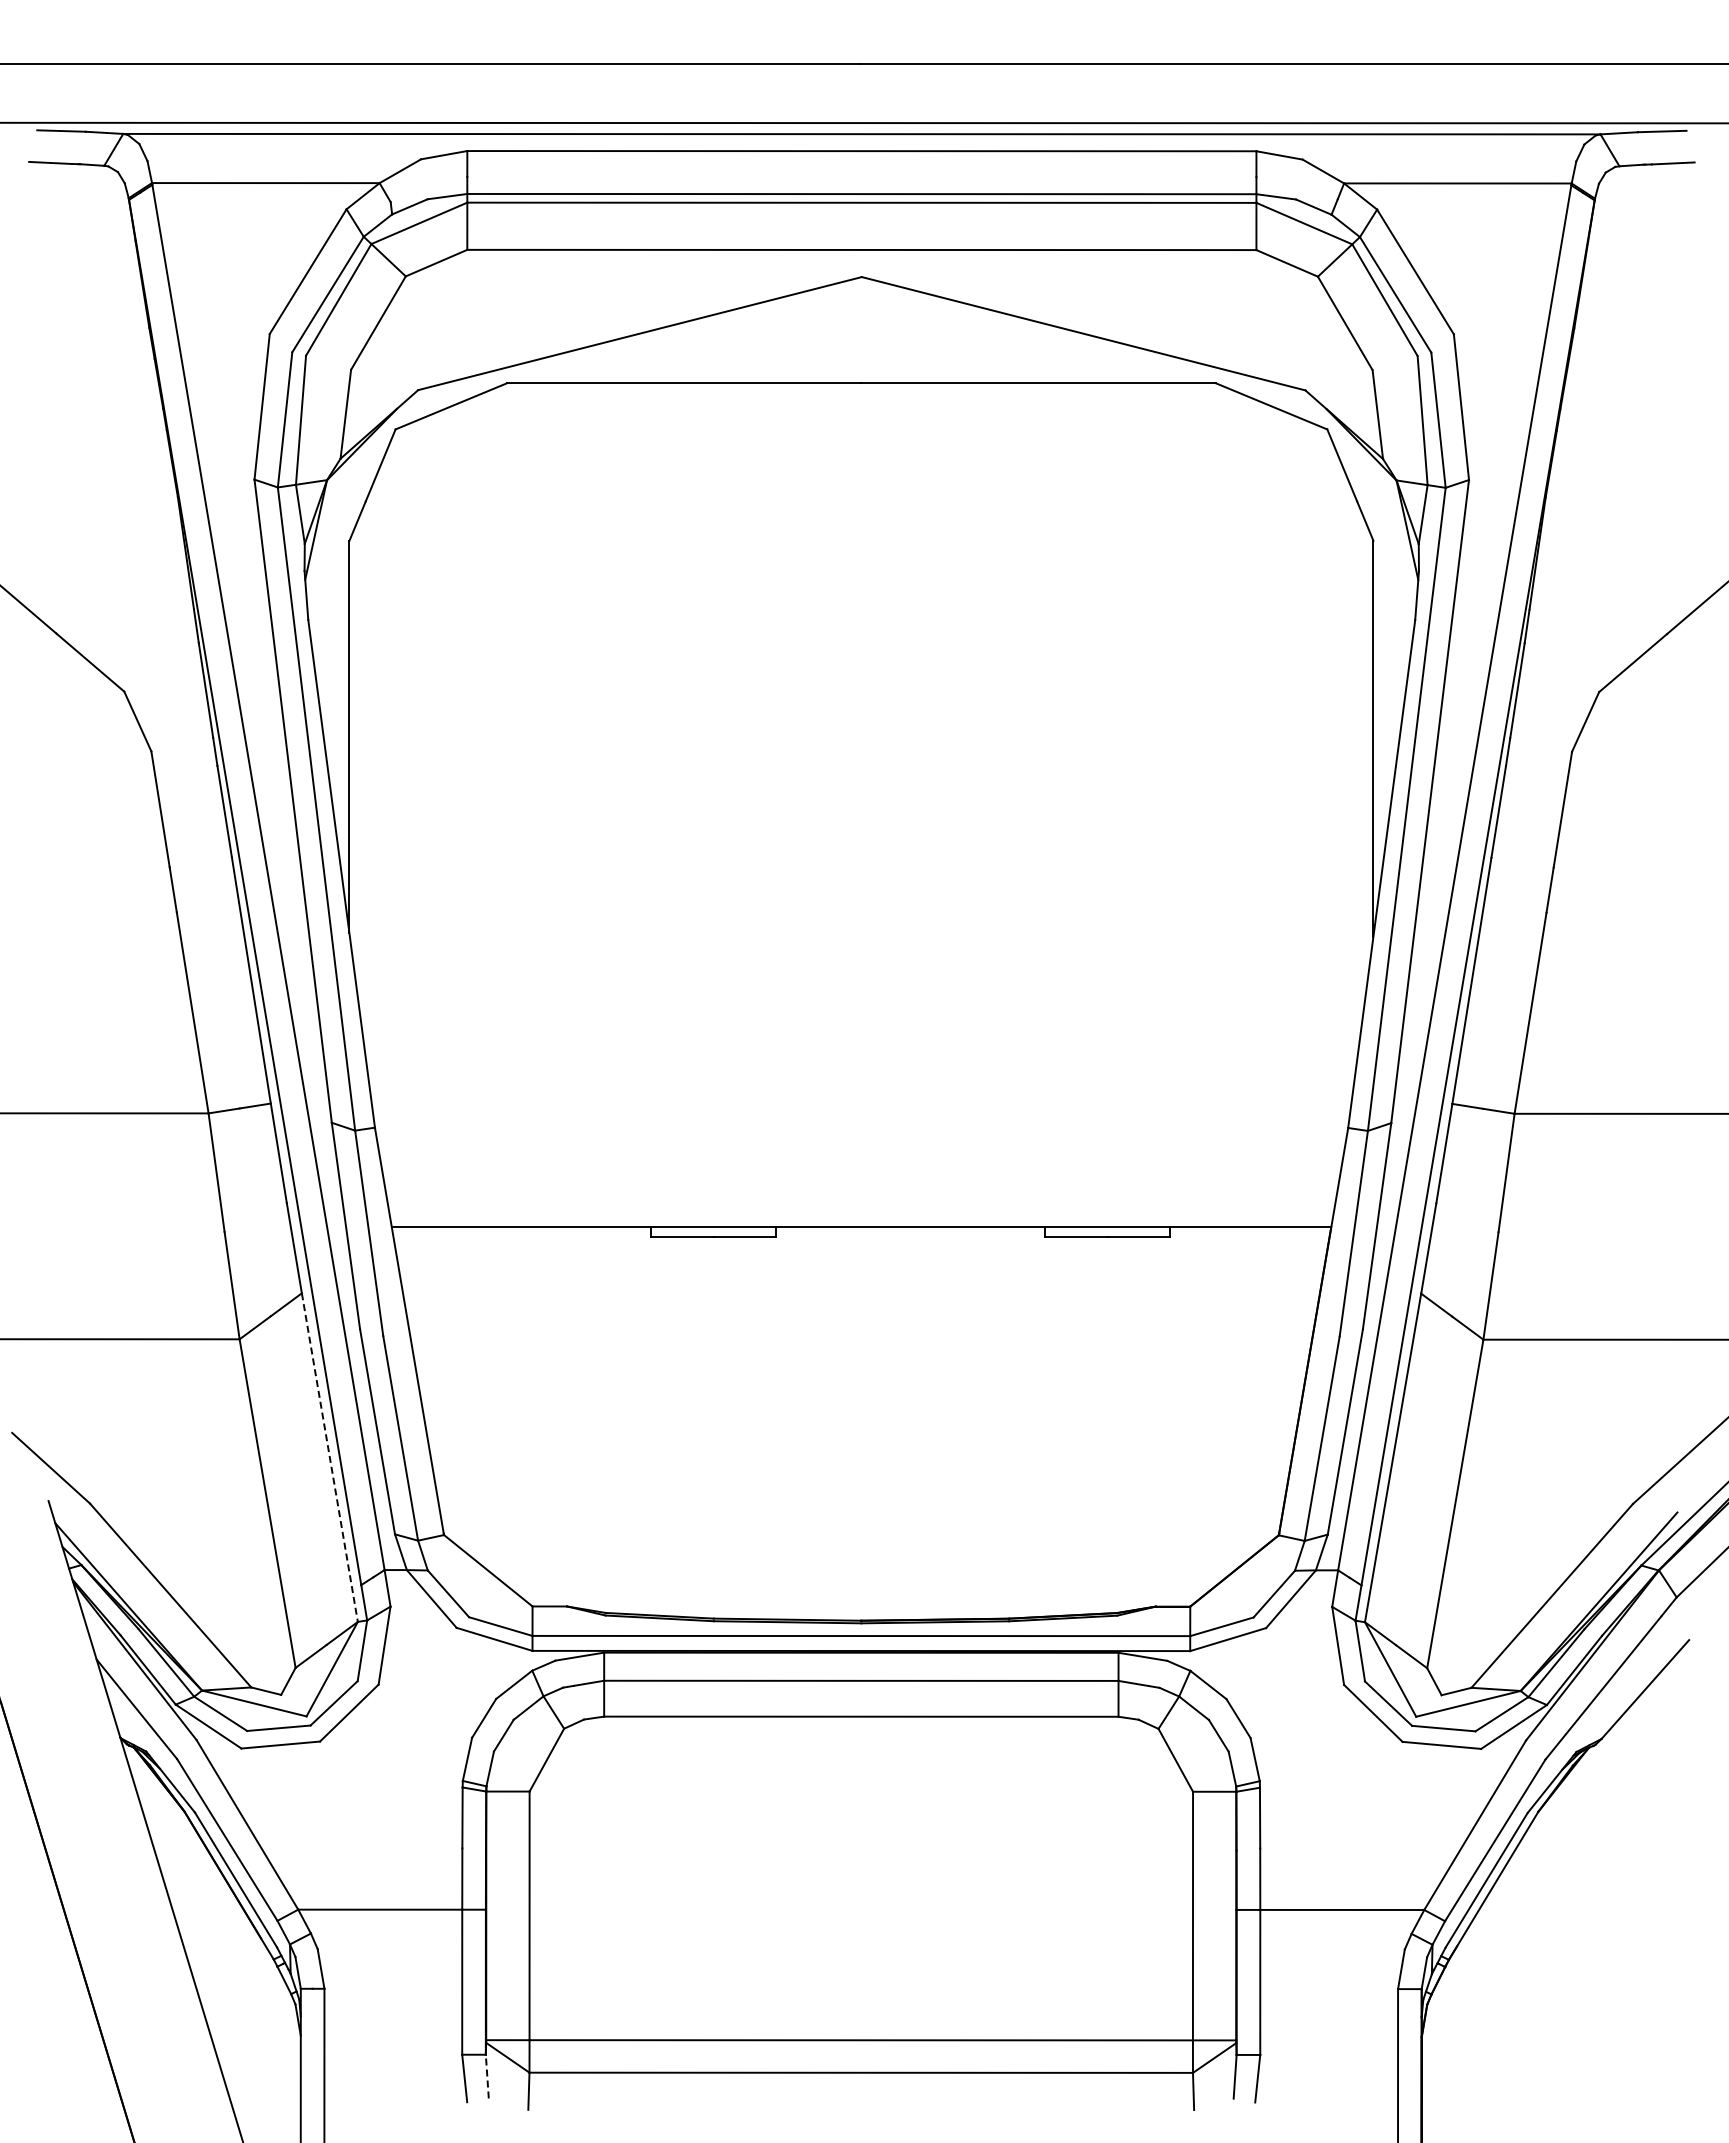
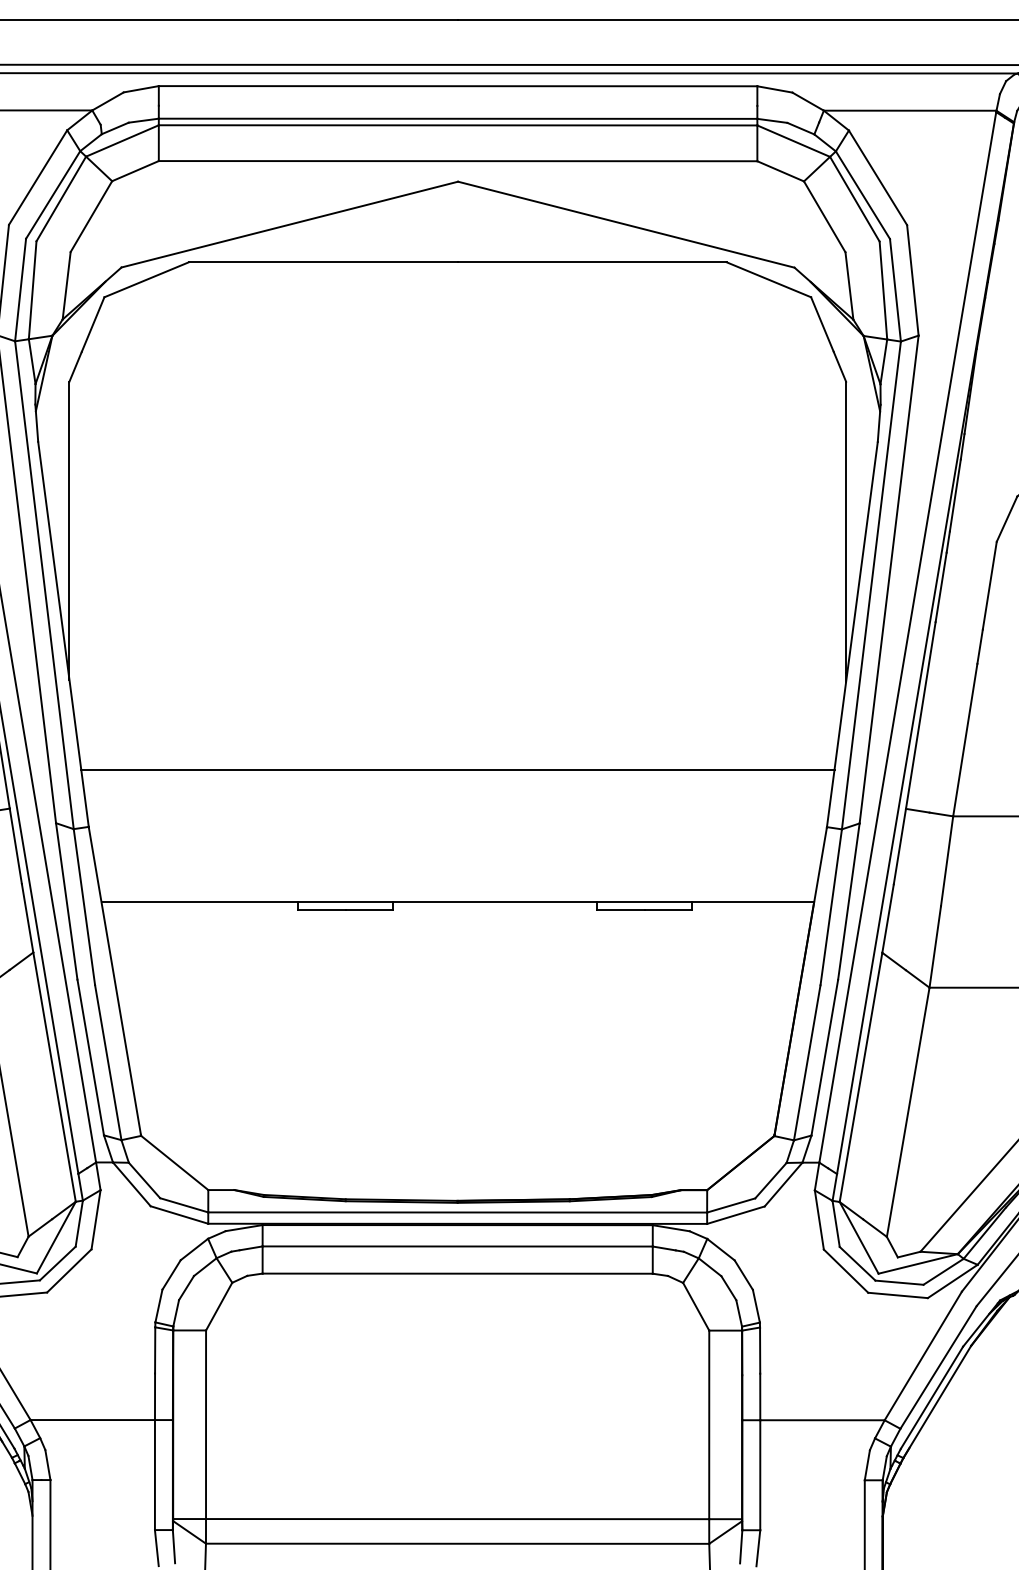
line: (861, 1052) -> (457, 769), added
line: (329, 1457) -> (54, 1077), dashed -> solid
line: (487, 2076) -> (174, 1546), dashed -> solid

